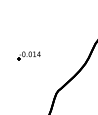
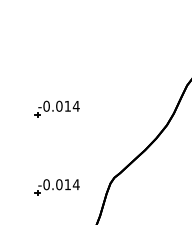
part: (28, 95) -> (55, 186), added

